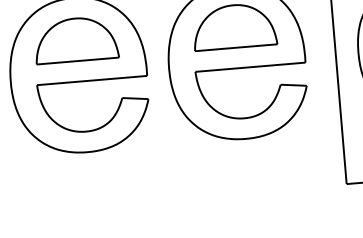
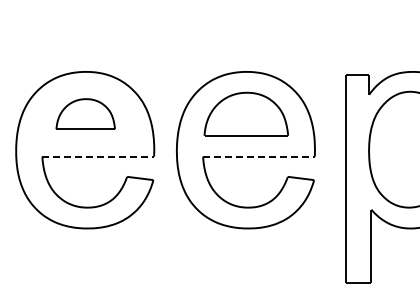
part: (75, 39) -> (85, 113), size x0.7
line: (249, 67) -> (258, 156), solid -> dashed
line: (92, 80) -> (98, 156), solid -> dashed

